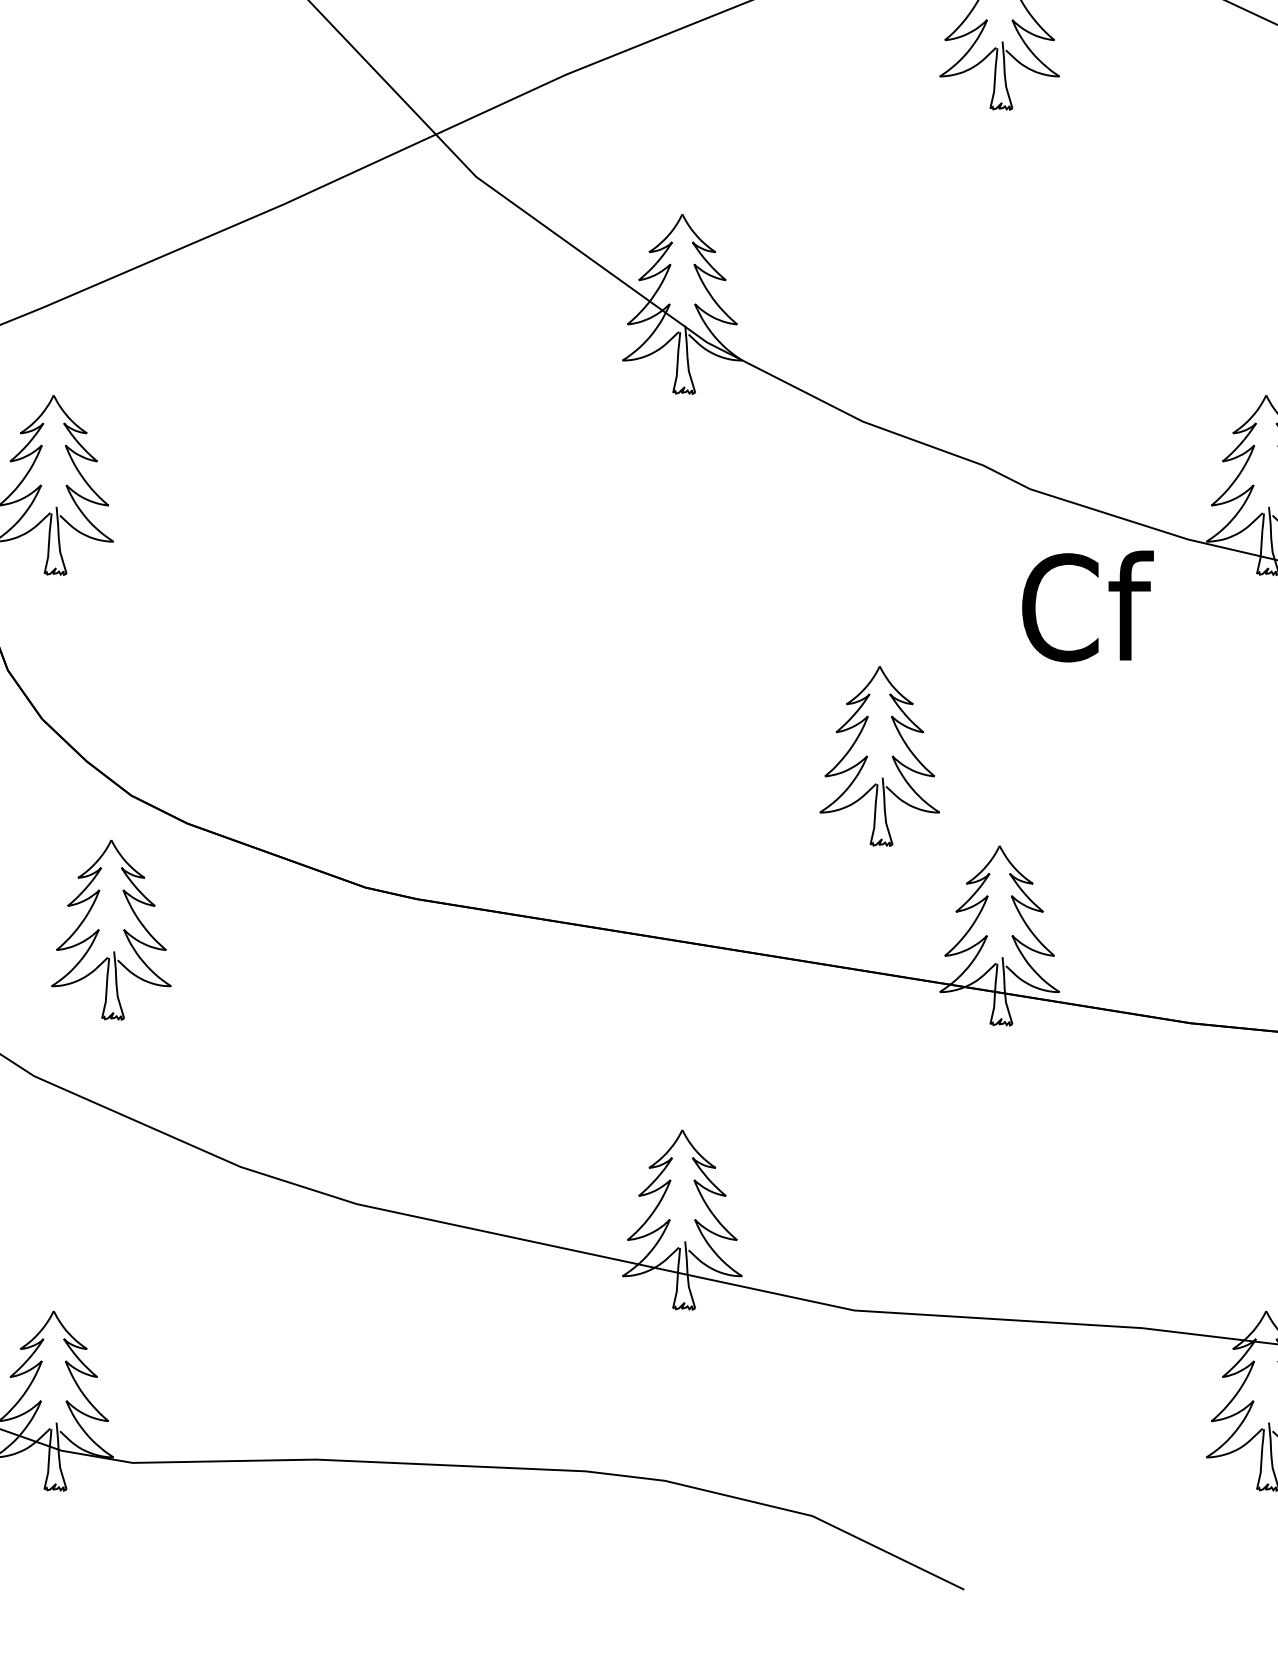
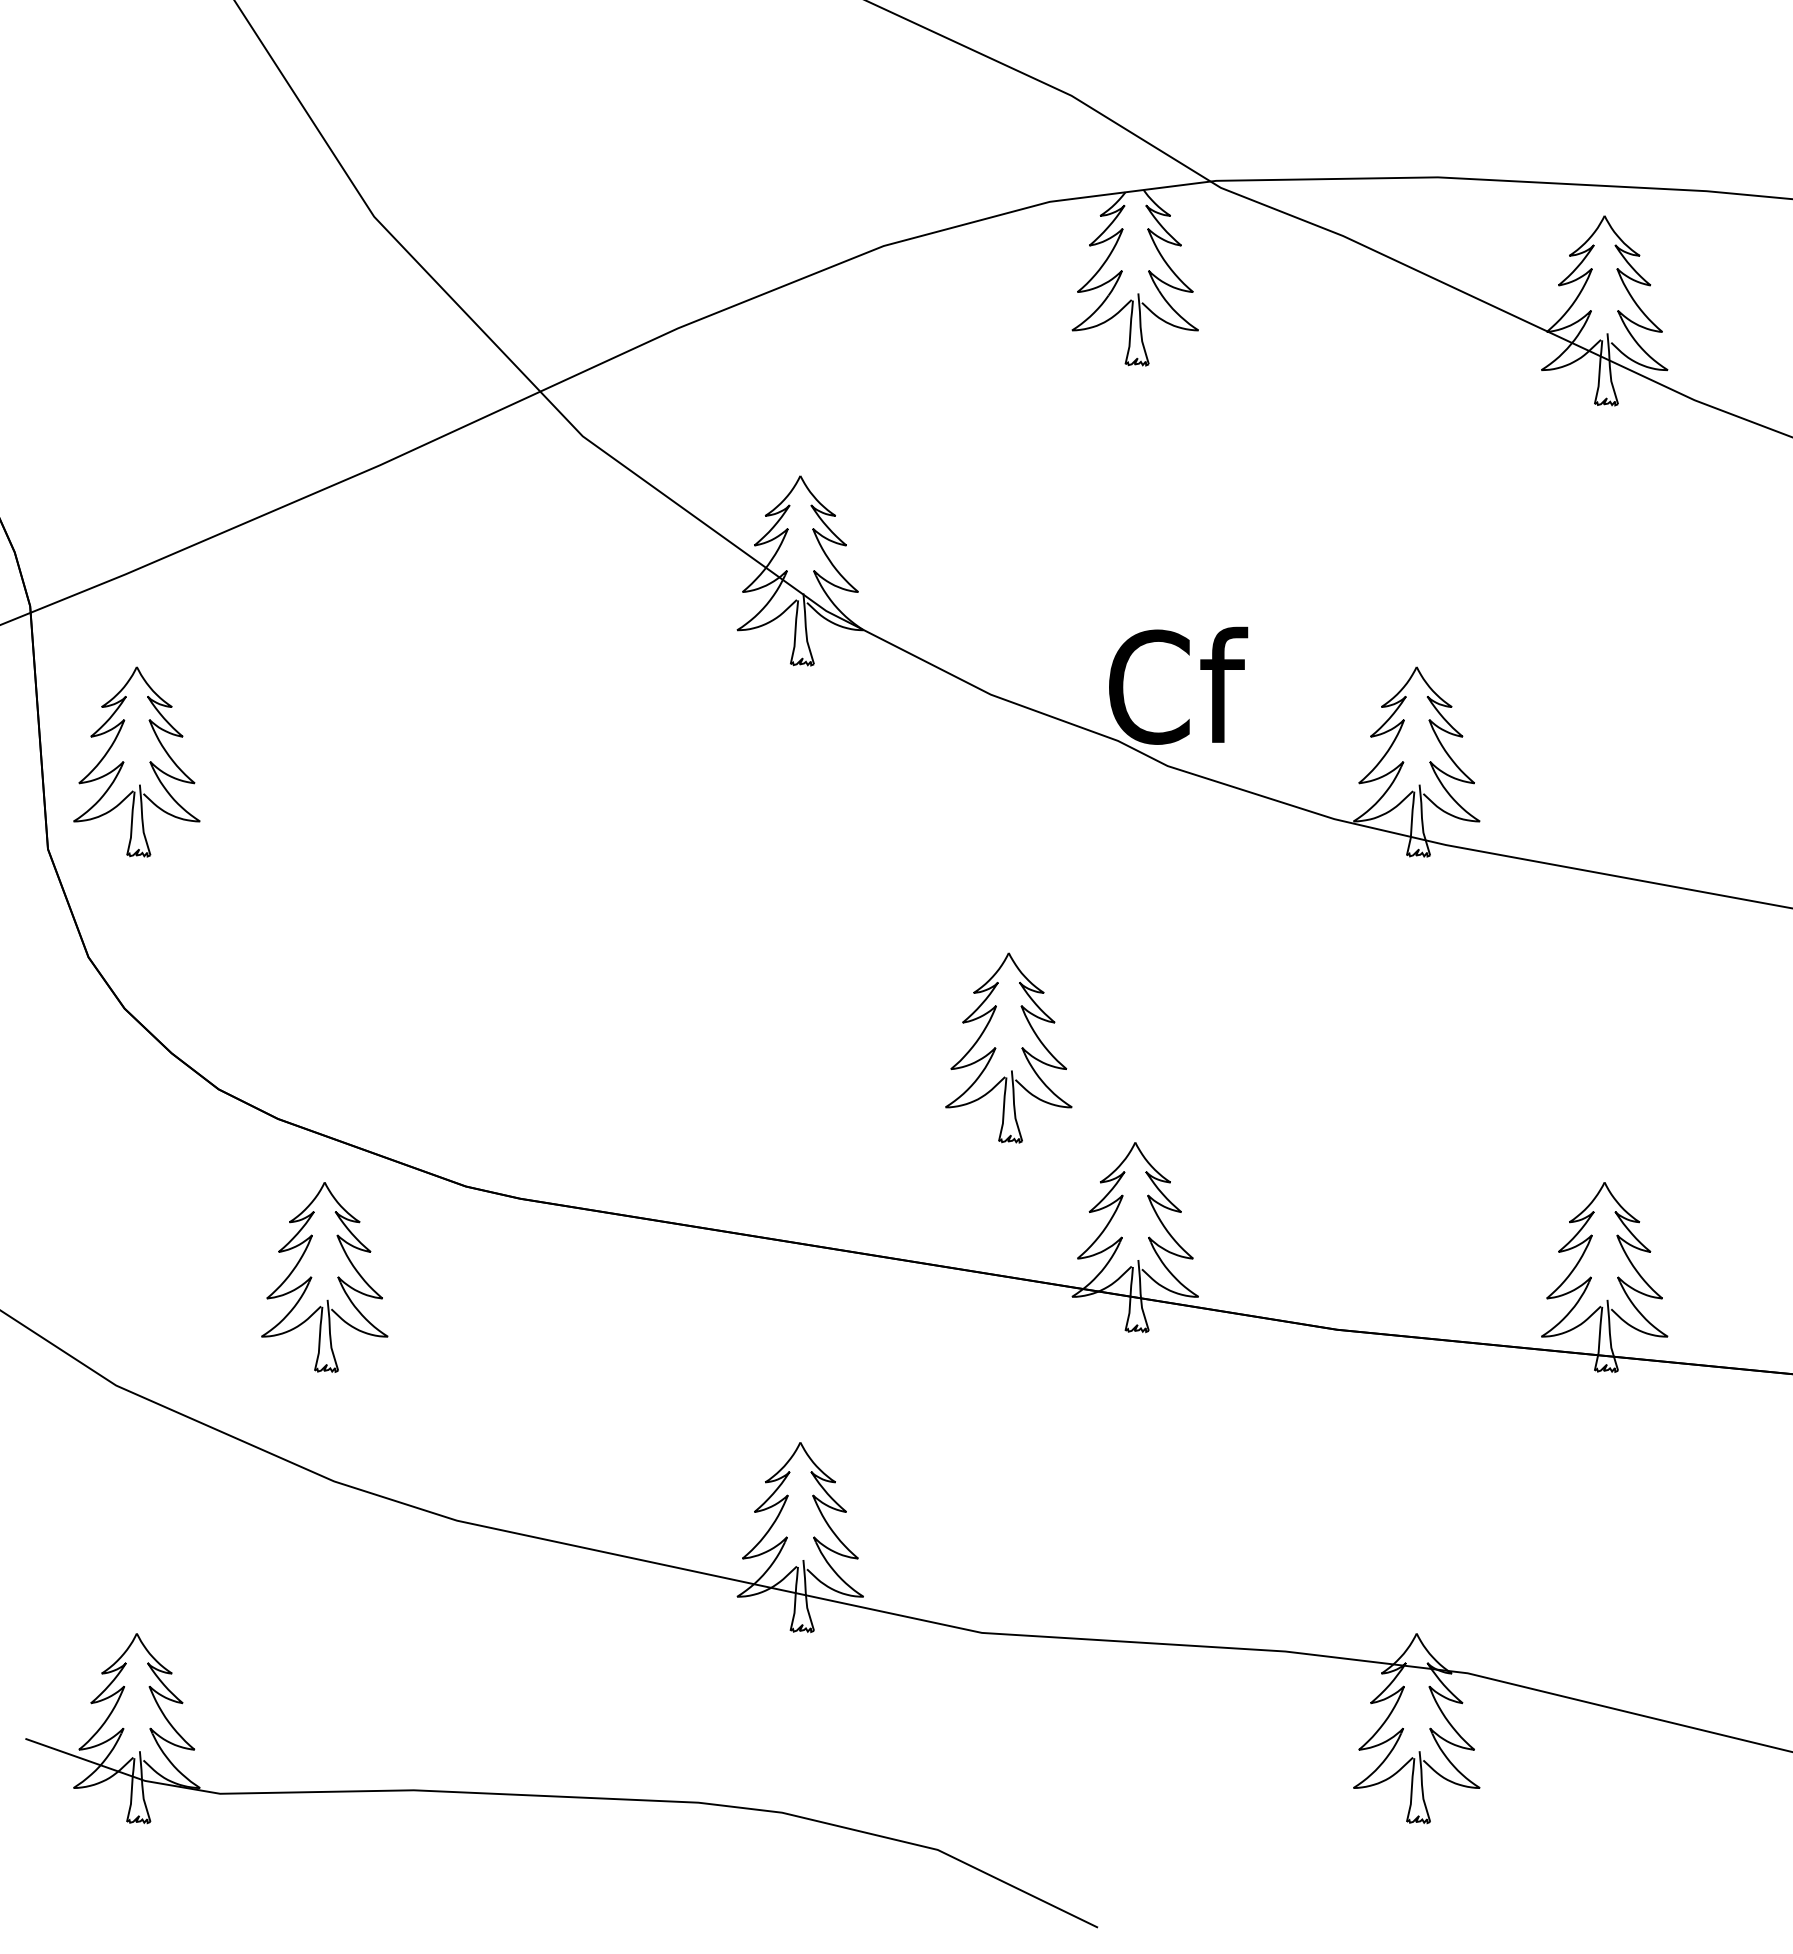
text: (1087, 606) -> (1178, 685), moved
part: (99, 930) -> (312, 1277), moved

